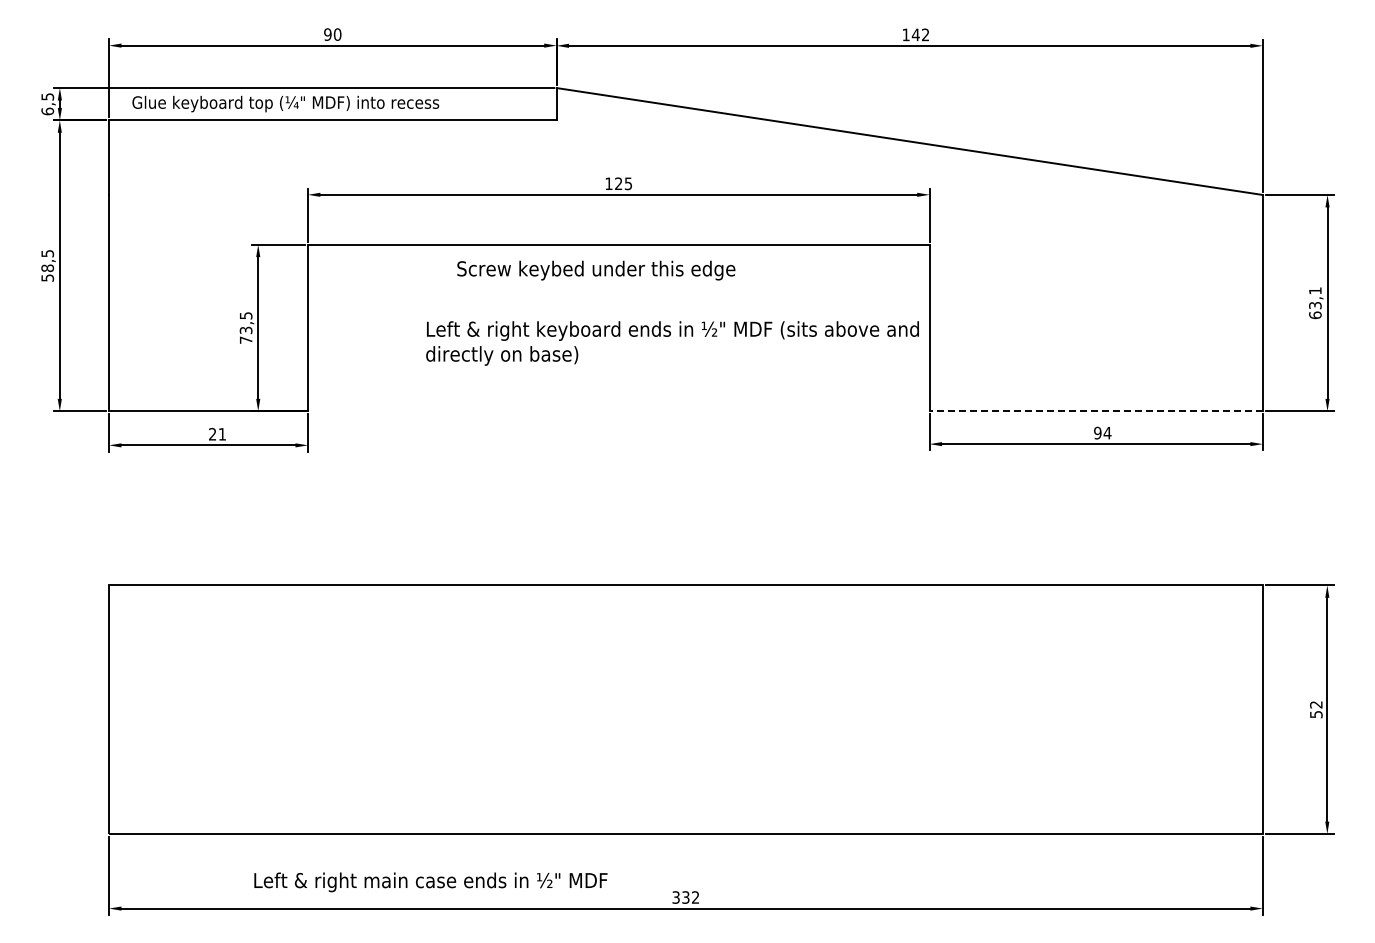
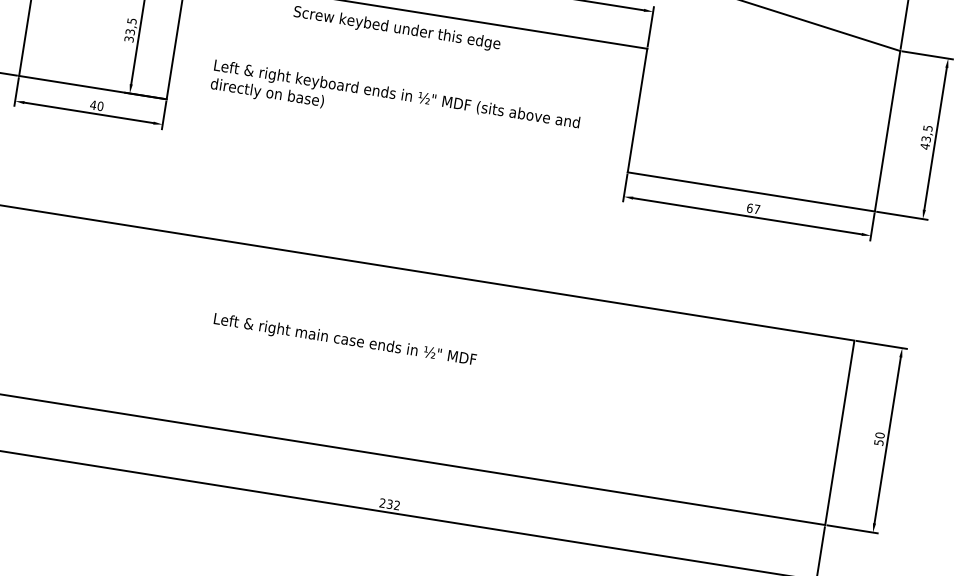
text: (1315, 303) -> (926, 137), 63,1 -> 43,5
text: (245, 339) -> (128, 38), 73,5 -> 33,5
text: (672, 343) -> (395, 104), moved
line: (1096, 411) -> (751, 192), dashed -> solid
text: (1102, 432) -> (753, 208), 94 -> 67
text: (217, 434) -> (96, 105), 21 -> 40
text: (1316, 704) -> (880, 435), 52 -> 50
text: (430, 882) -> (344, 340), moved
text: (675, 897) -> (382, 503), 332 -> 232

